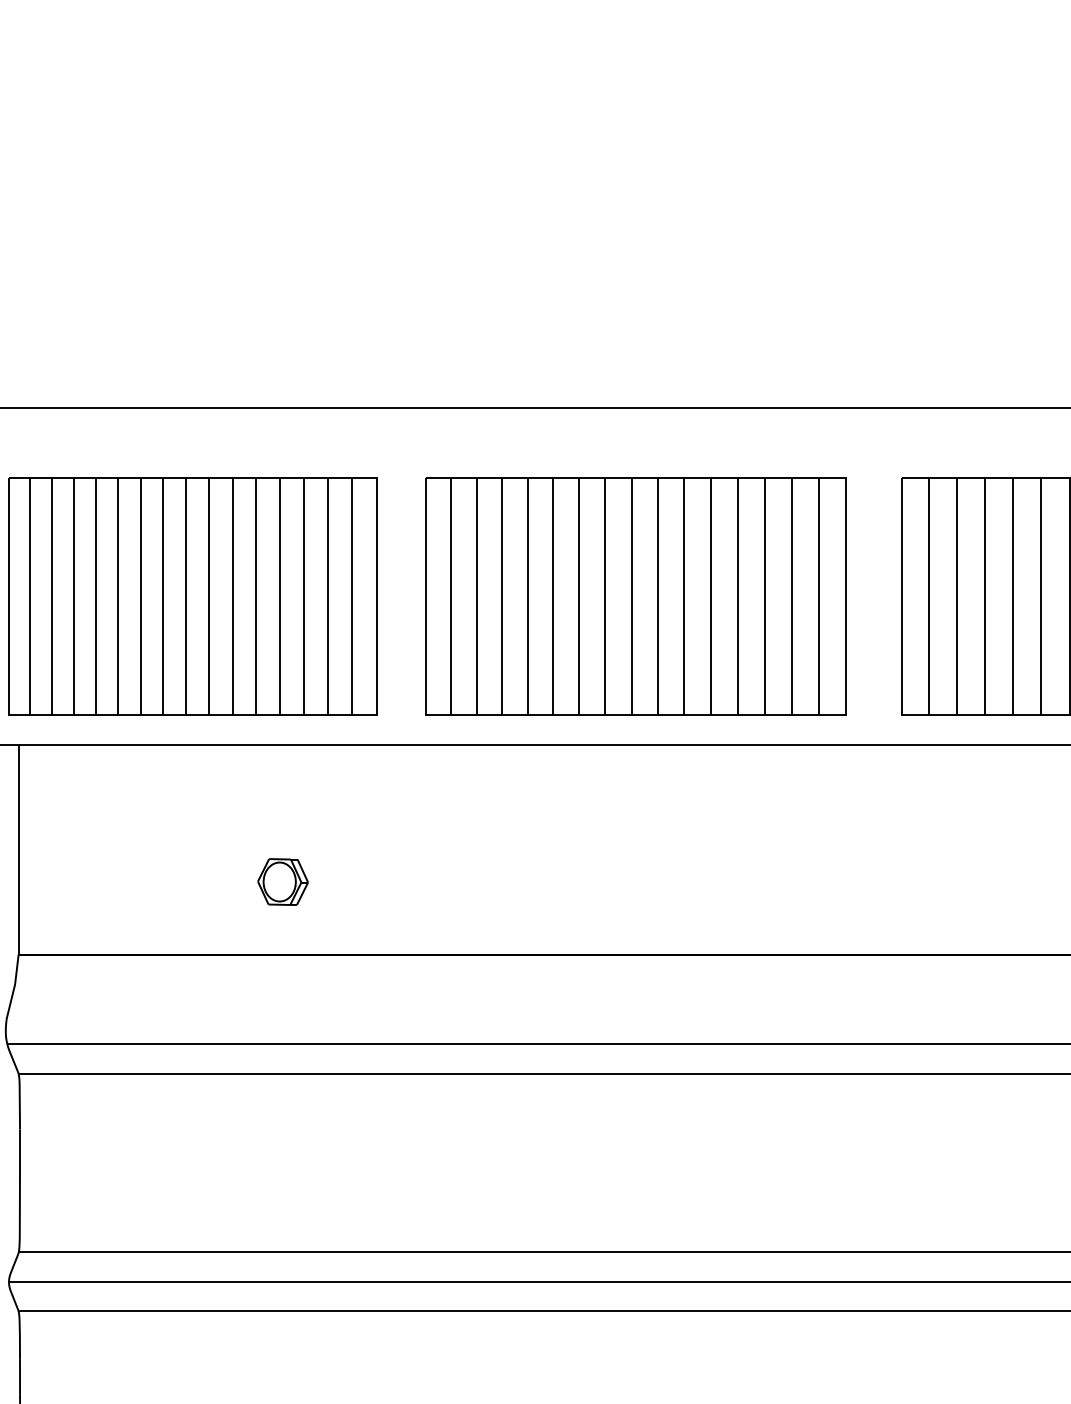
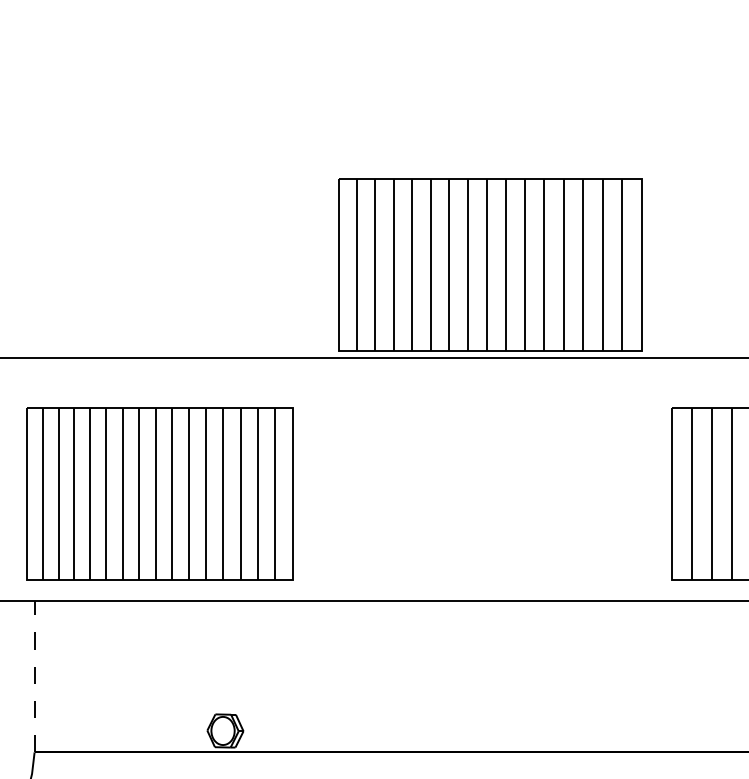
part: (635, 596) -> (489, 265), moved
line: (18, 849) -> (34, 676), solid -> dashed
part: (282, 881) -> (225, 730), moved

